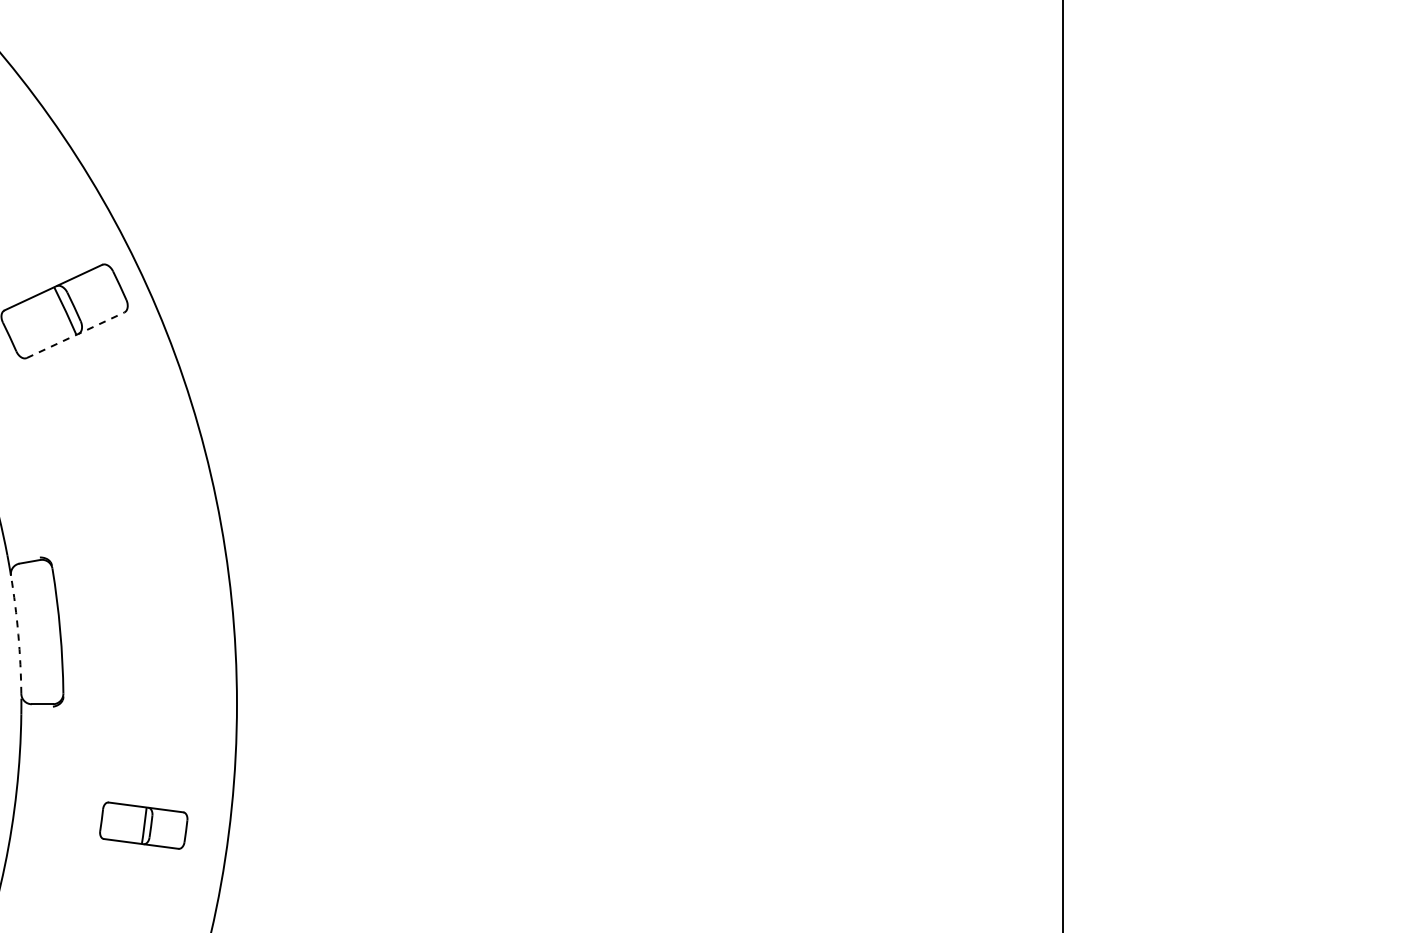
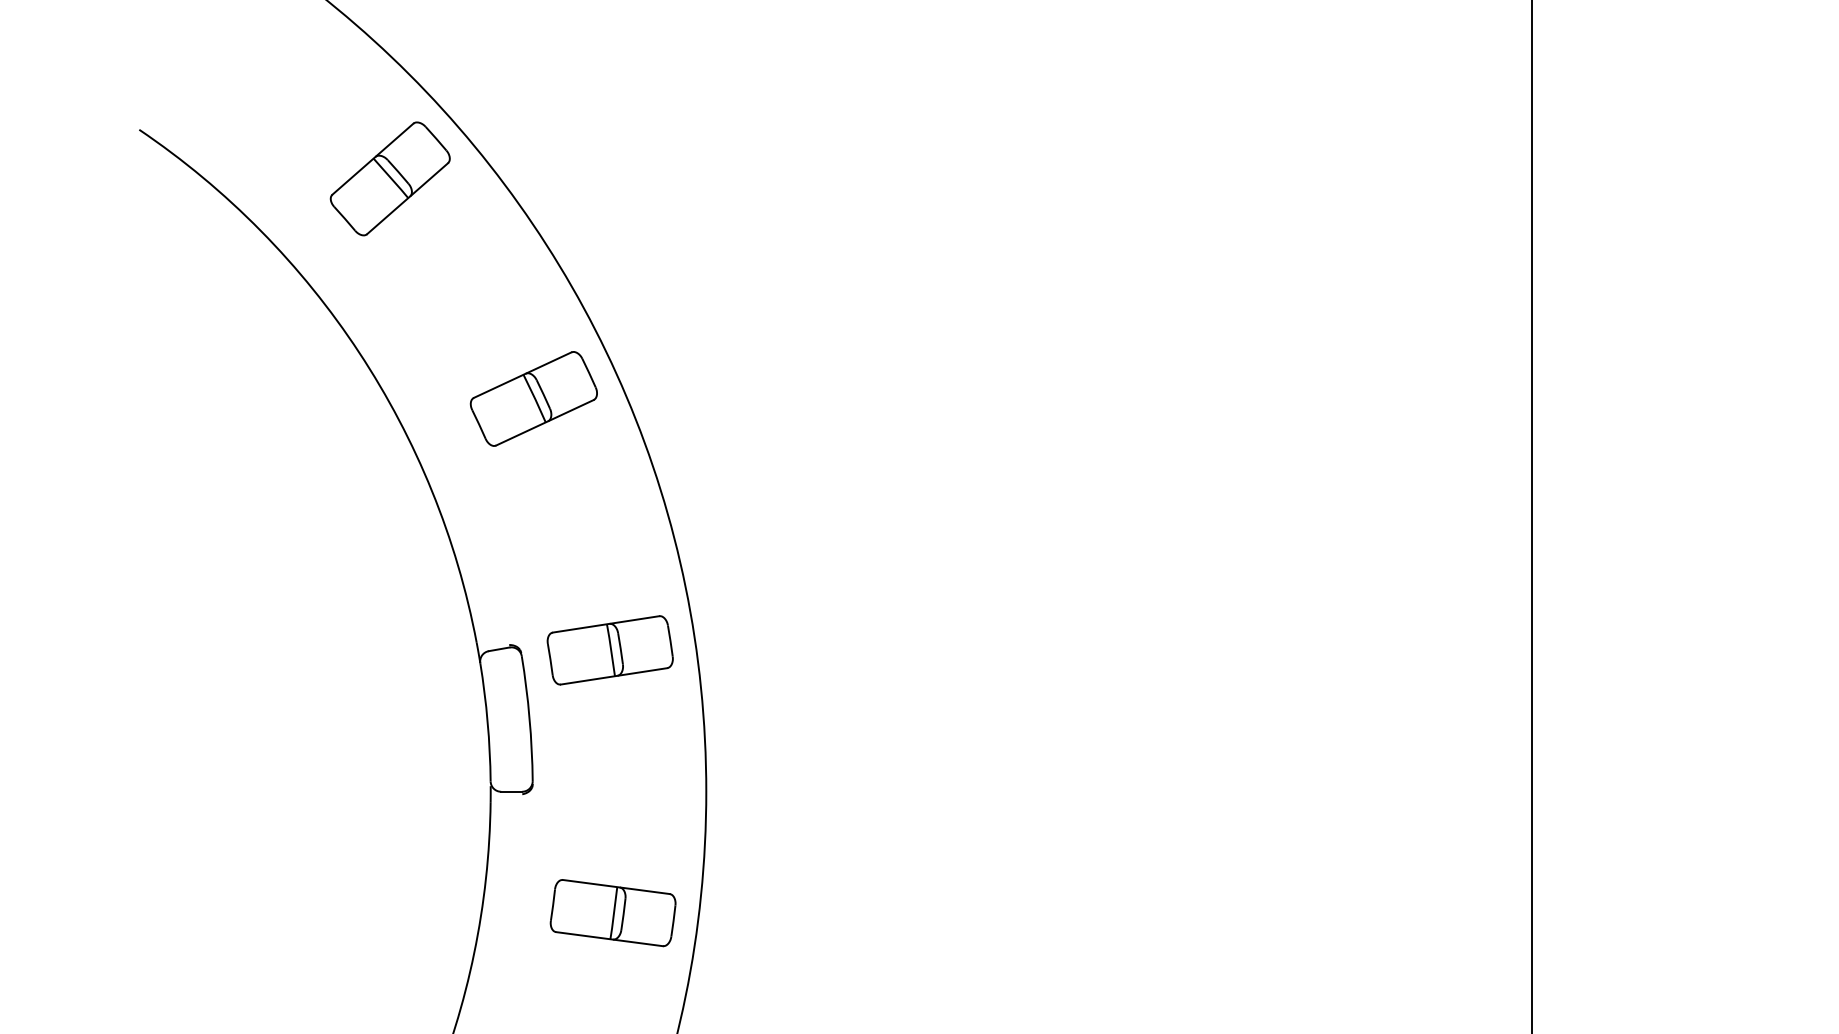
line: (75, 334) -> (544, 422), dashed -> solid
part: (140, 562) -> (609, 650), added
arc: (18, 634) -> (487, 722), dashed -> solid
part: (143, 825) -> (612, 913), size x1.43

